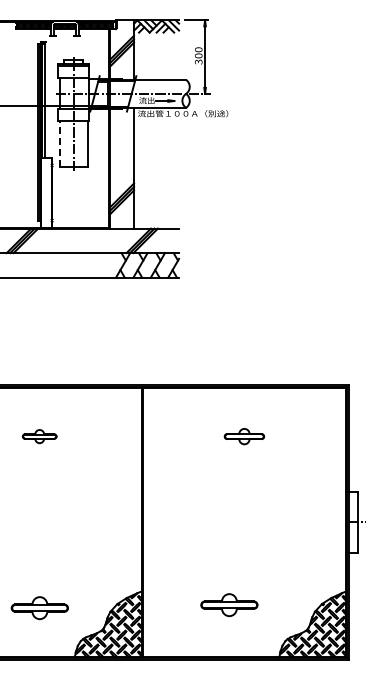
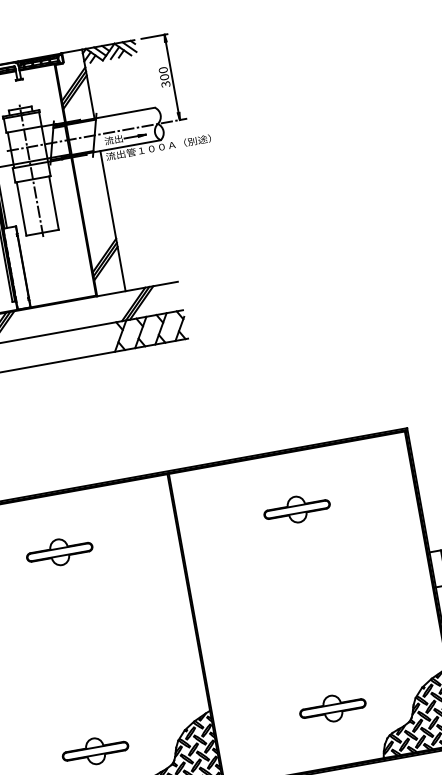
line: (59, 143) -> (21, 207), dashed -> solid
part: (39, 436) -> (59, 552), size x1.67
part: (244, 436) -> (297, 509), size x1.43
part: (229, 605) -> (333, 708), moved

